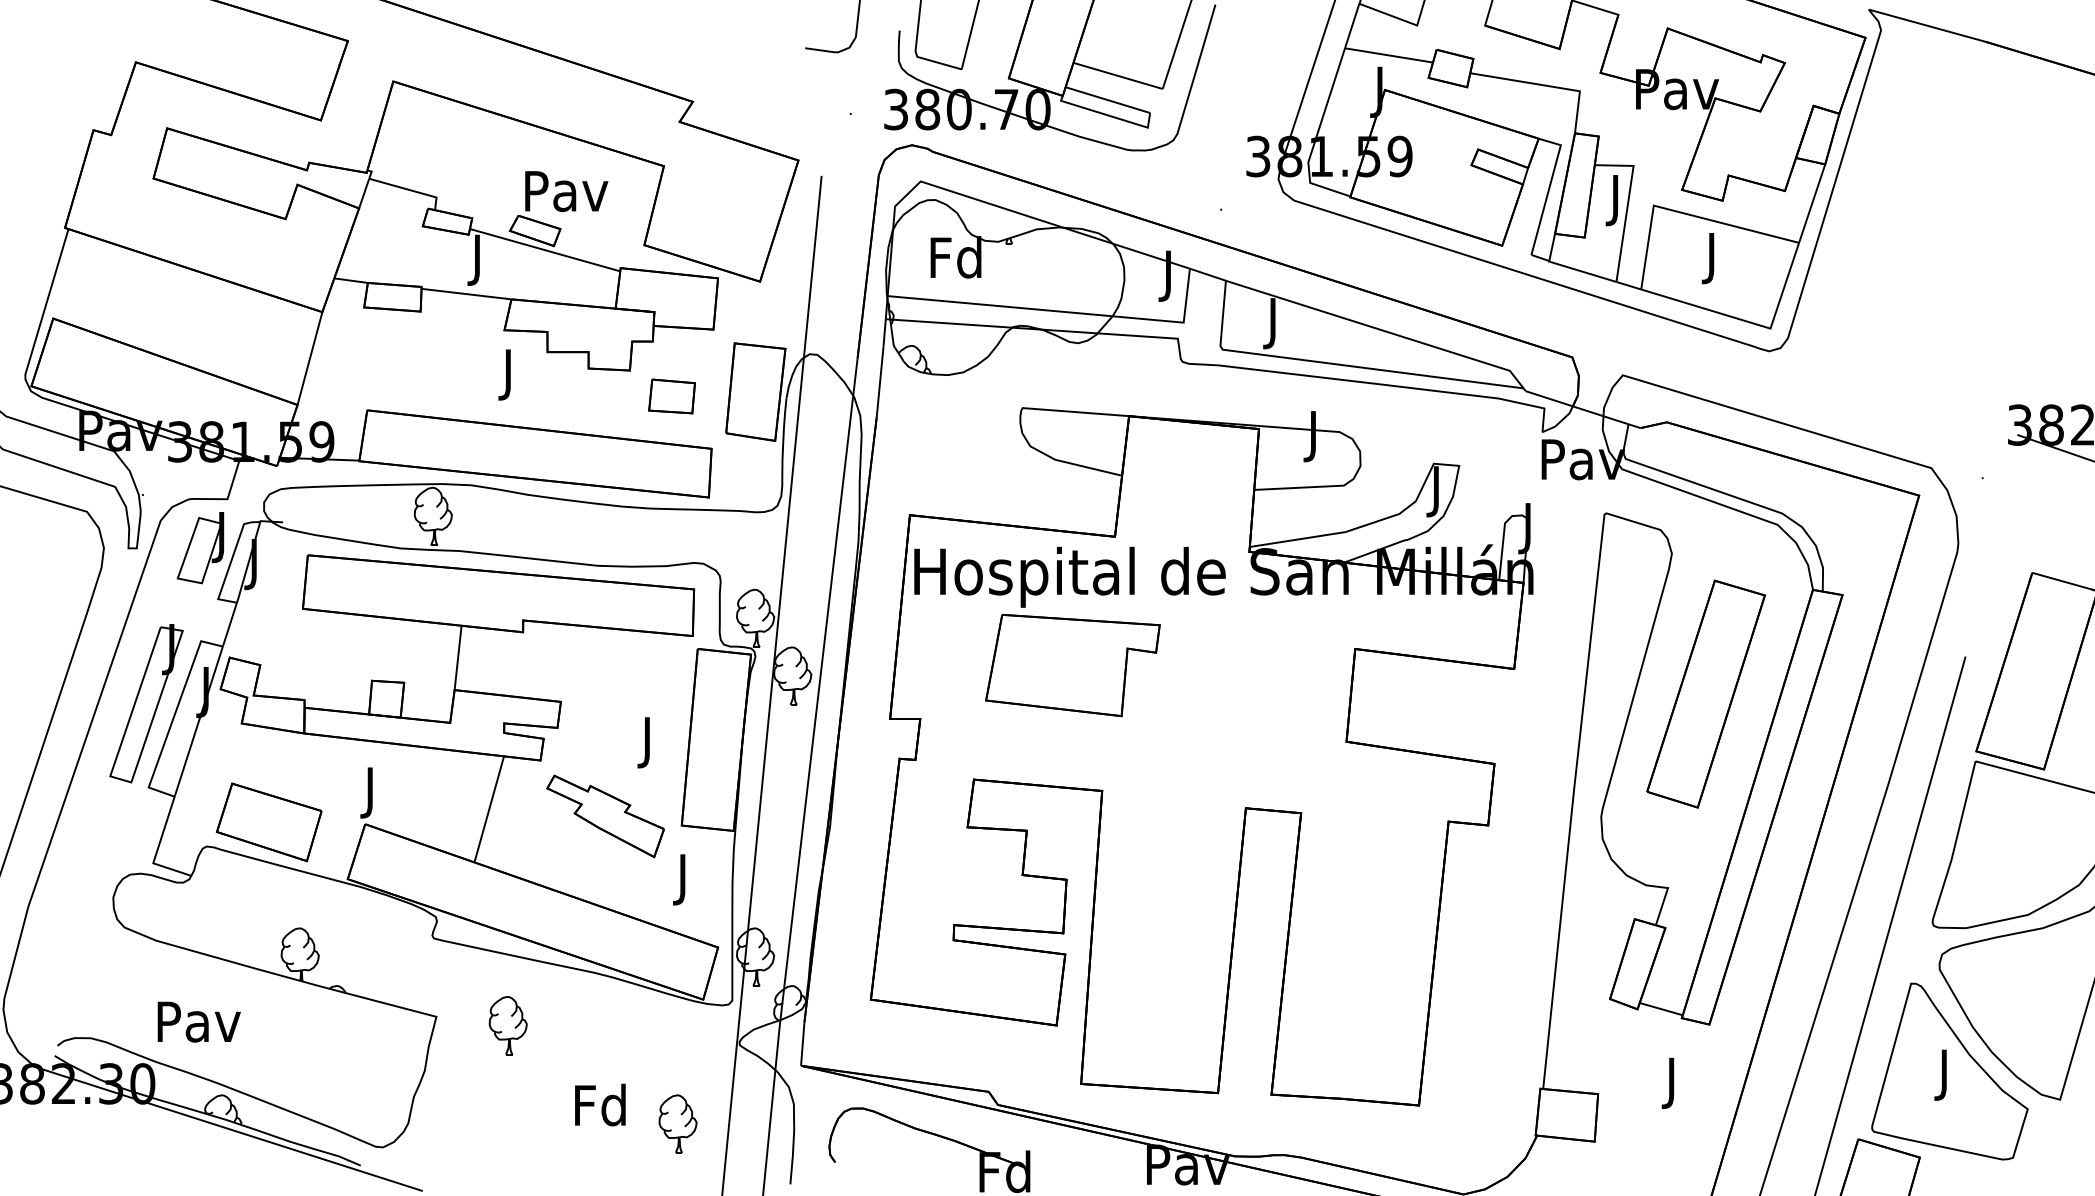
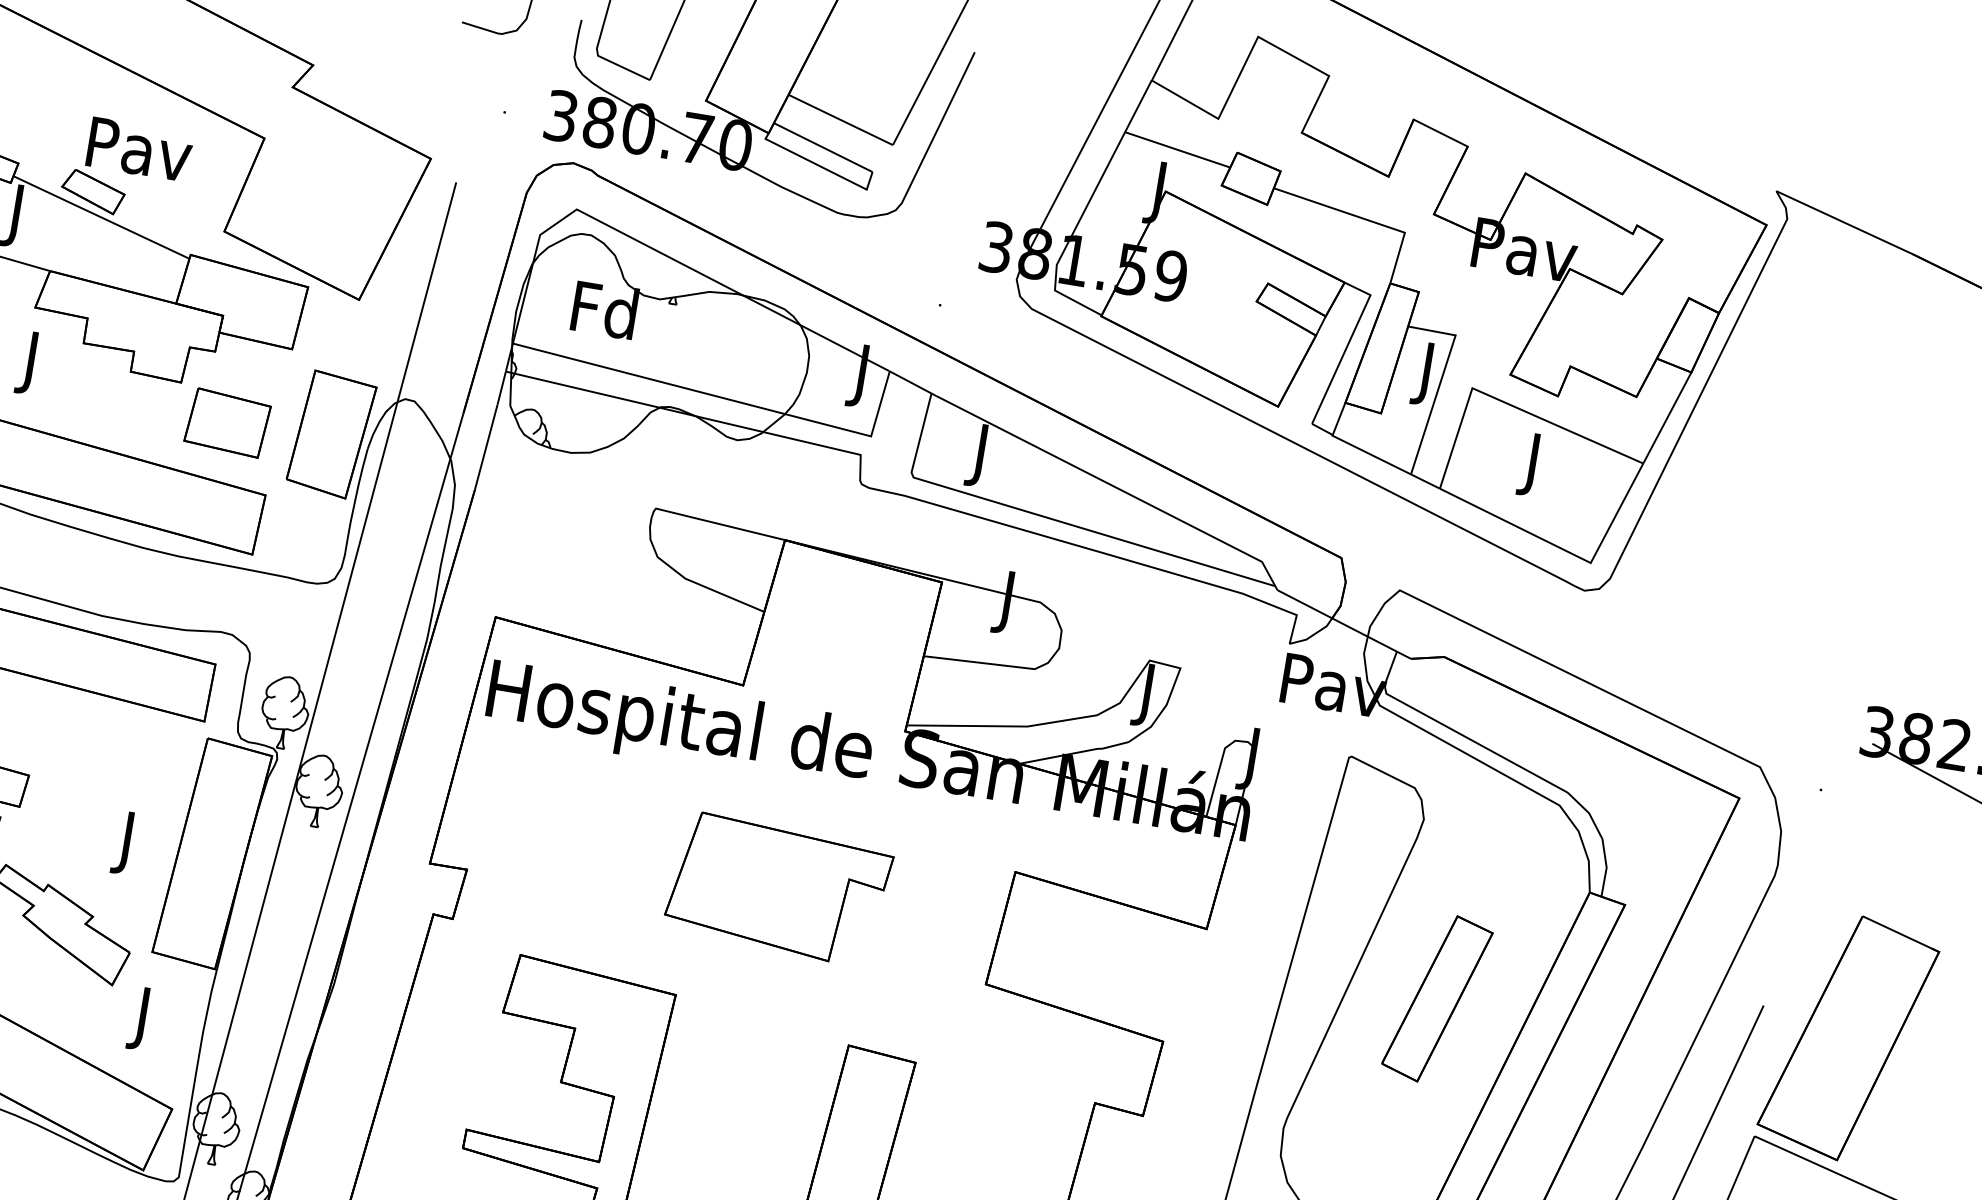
part: (671, 396) -> (226, 422), size x1.4
part: (1072, 665) -> (778, 889), moved
part: (1705, 693) -> (1436, 998), size x0.6

